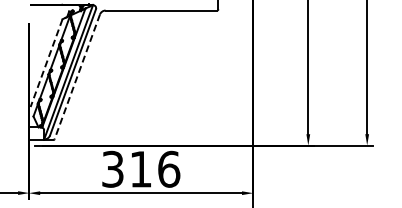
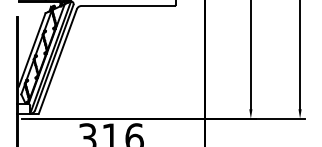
line: (46, 63) -> (32, 50), dashed -> solid
line: (77, 77) -> (58, 61), dashed -> solid

